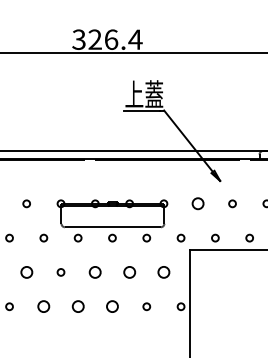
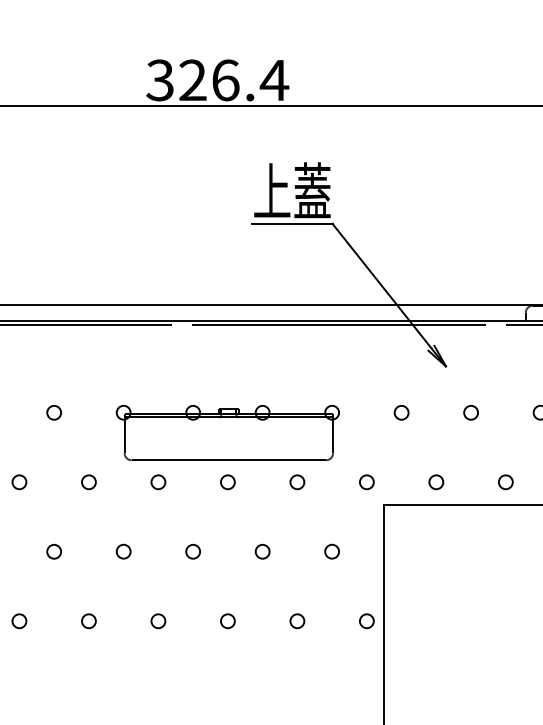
circle: (198, 203) -> (402, 412), size x0.62
circle: (26, 272) -> (53, 551), size x0.62
circle: (95, 272) -> (193, 551), size x0.62
circle: (129, 272) -> (262, 551), size x0.62
circle: (163, 272) -> (331, 551), size x0.62
circle: (43, 306) -> (88, 620), size x0.62
circle: (77, 306) -> (157, 620), size x0.62
circle: (112, 306) -> (227, 620), size x0.62

